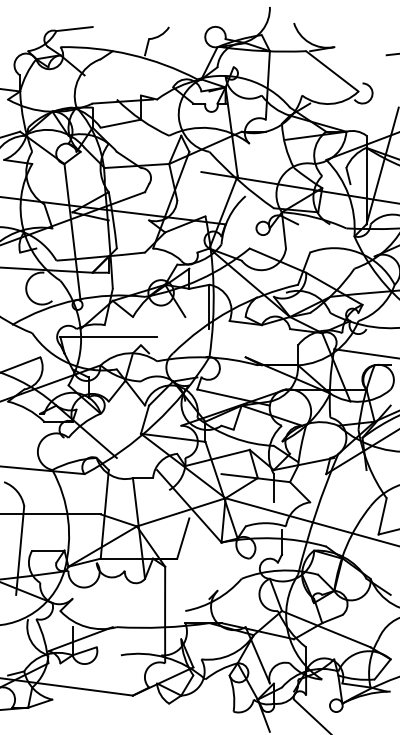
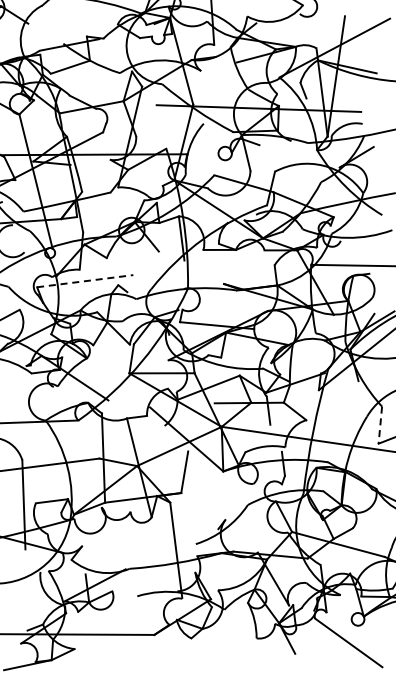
line: (109, 337) -> (86, 281), solid -> dashed
line: (382, 516) -> (380, 425), solid -> dashed

